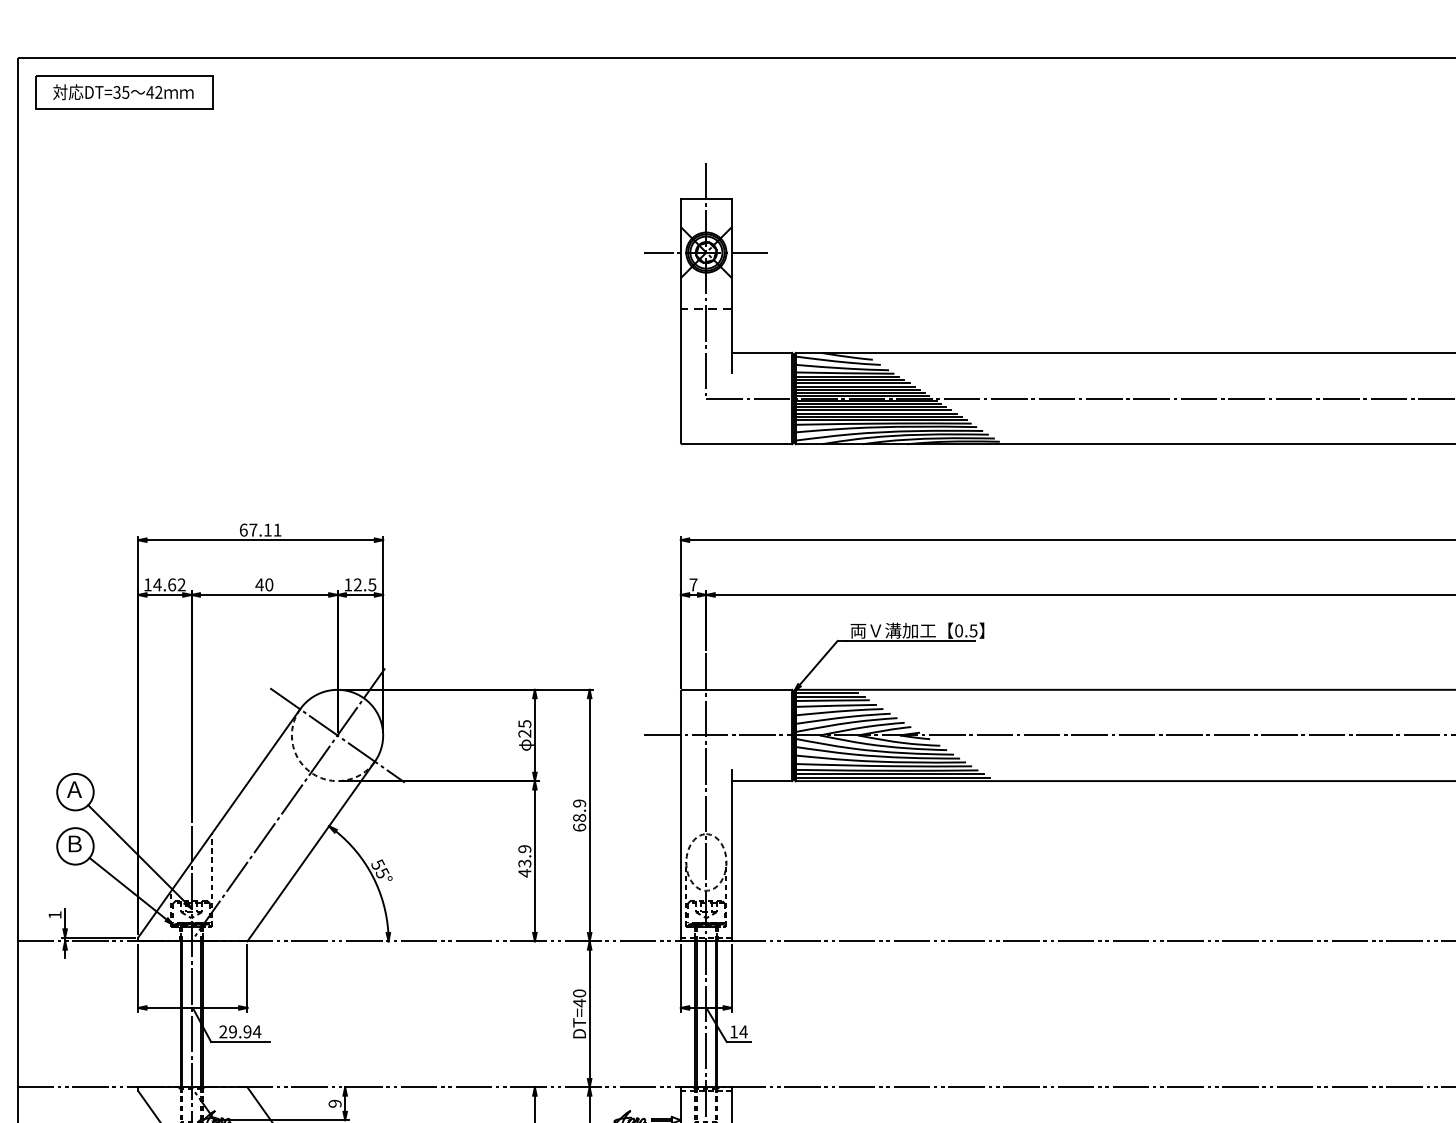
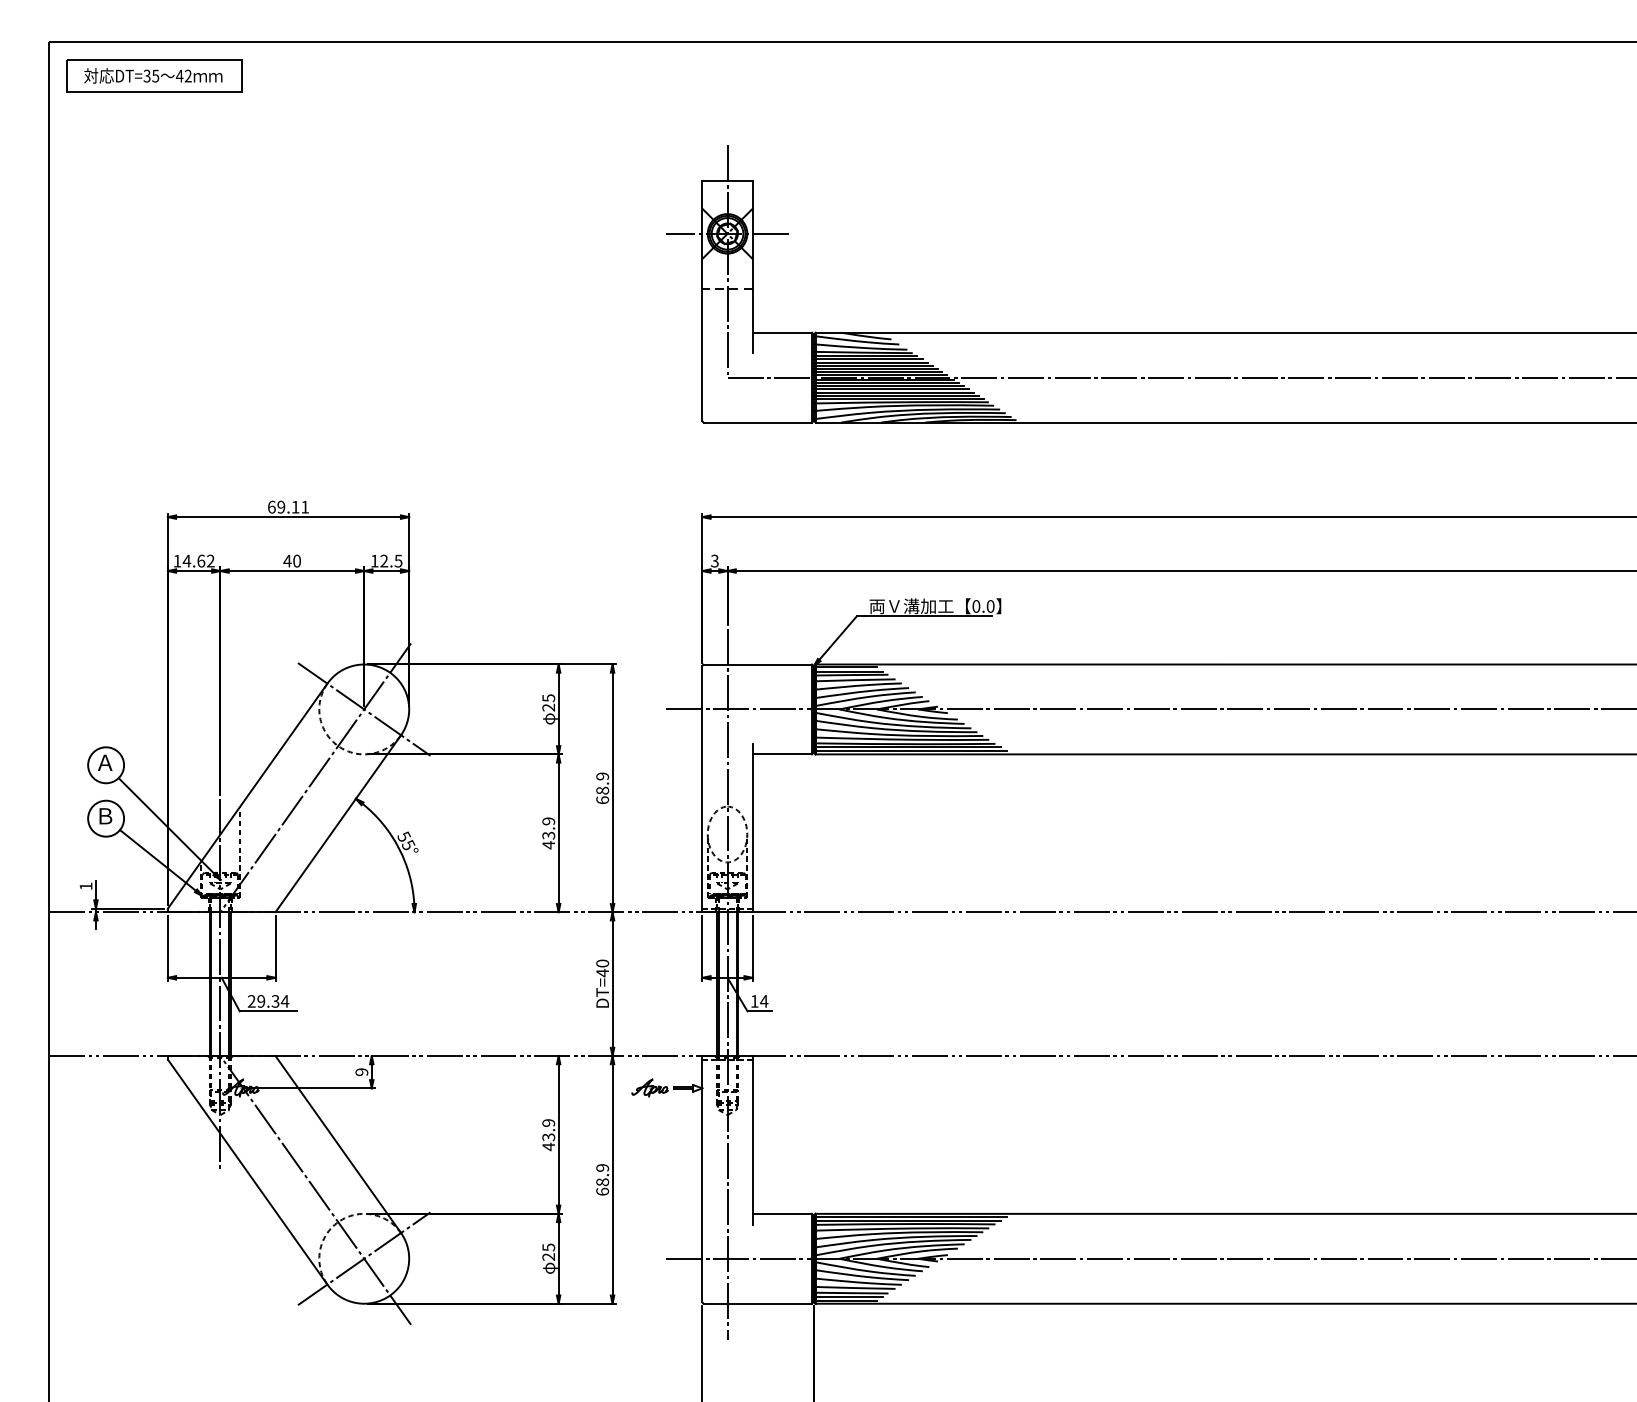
text: (253, 529) -> (281, 506), 67.11 -> 69.11
text: (693, 584) -> (714, 560), 7 -> 3
text: (973, 630) -> (990, 606), 0.5 -> 0.0
text: (247, 1031) -> (275, 1001), 29.94 -> 29.34

